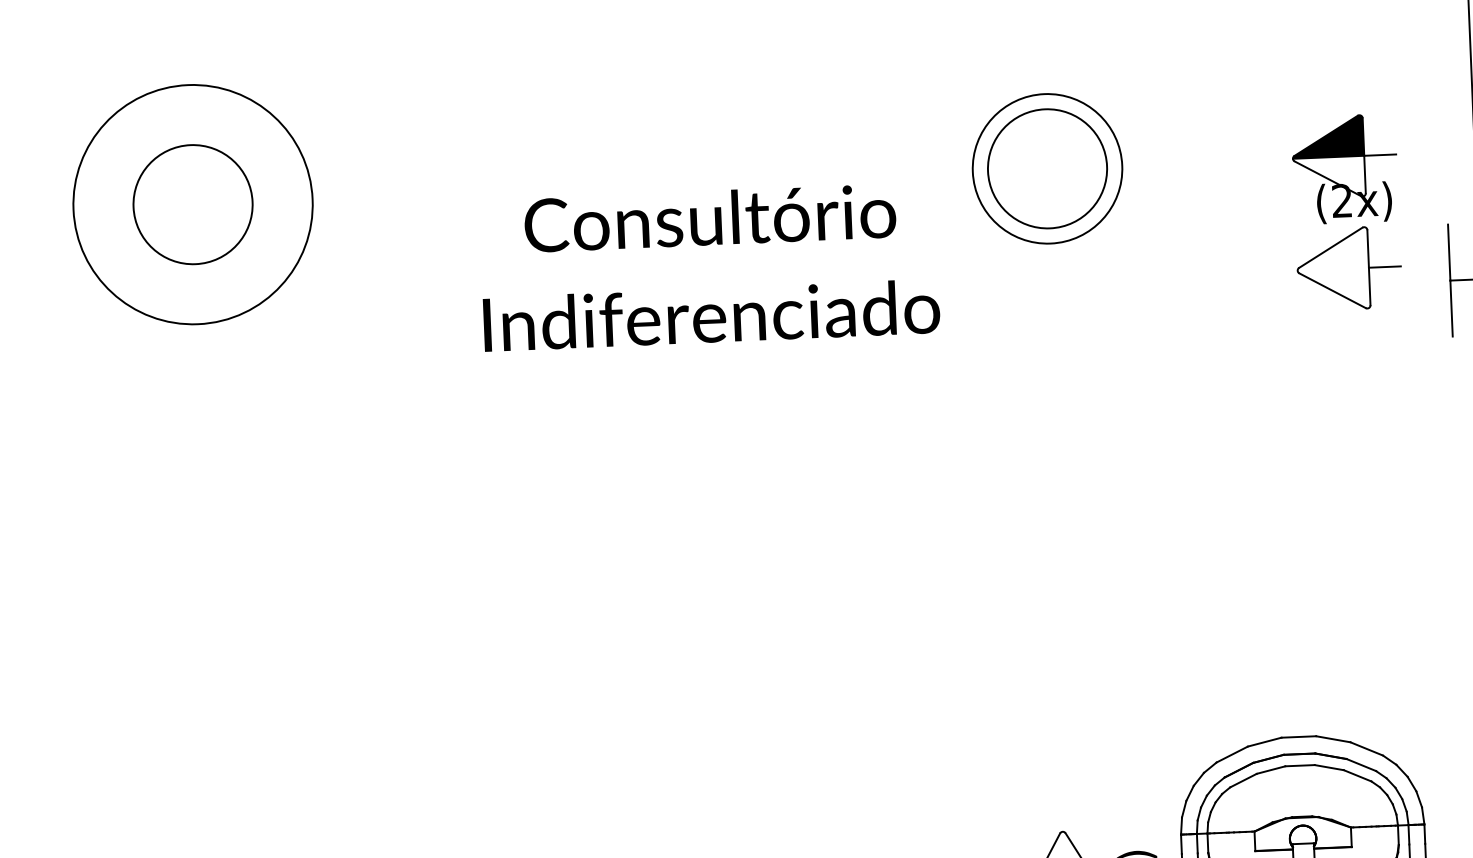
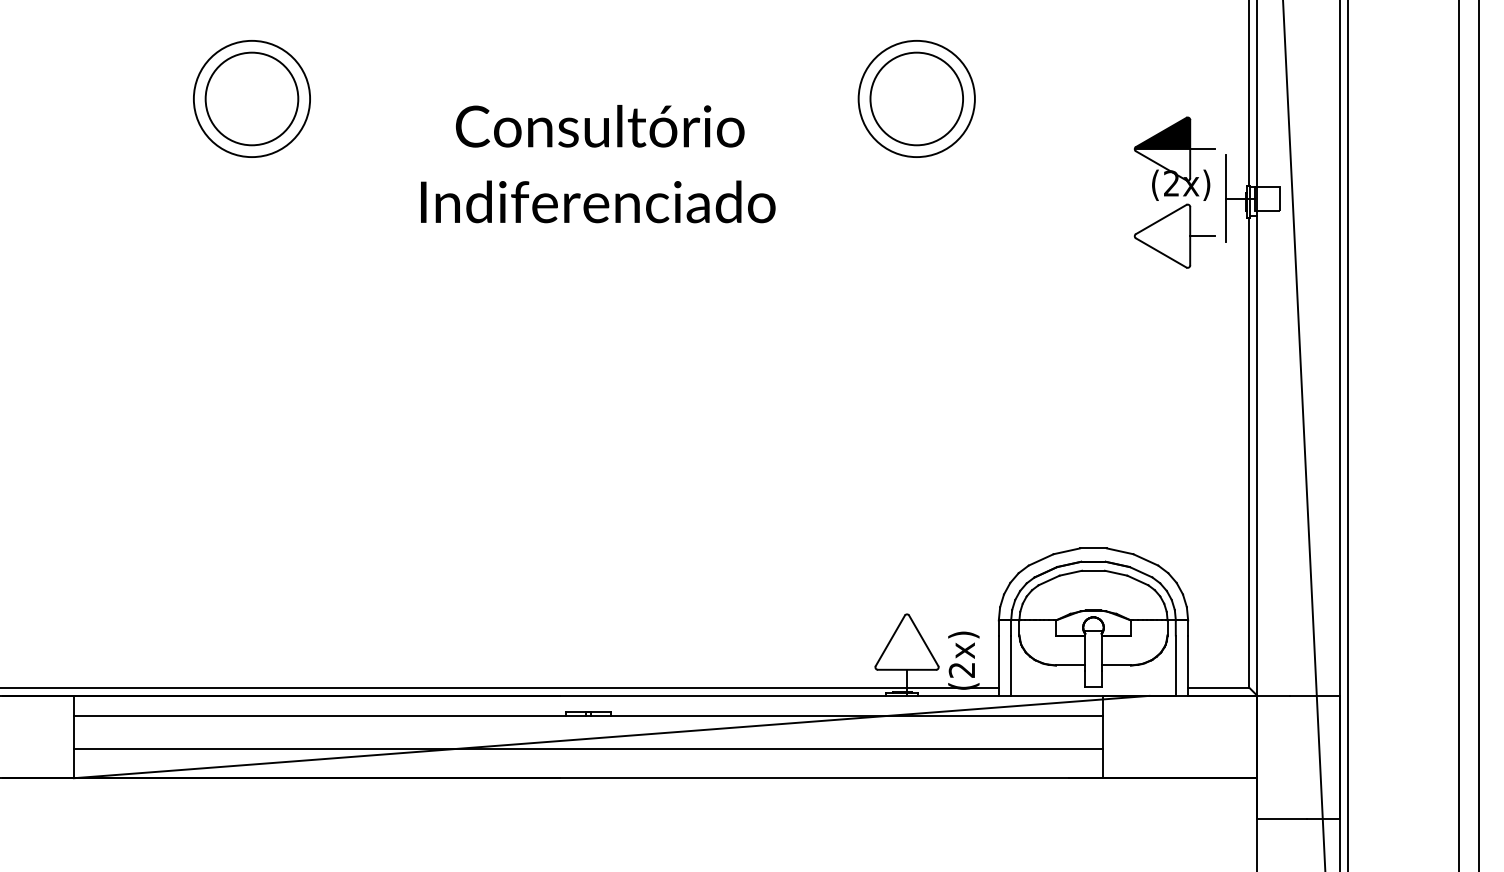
circle: (192, 204) -> (251, 98), size x0.62
part: (1346, 212) -> (1174, 192), moved
text: (710, 267) -> (598, 164), moved

